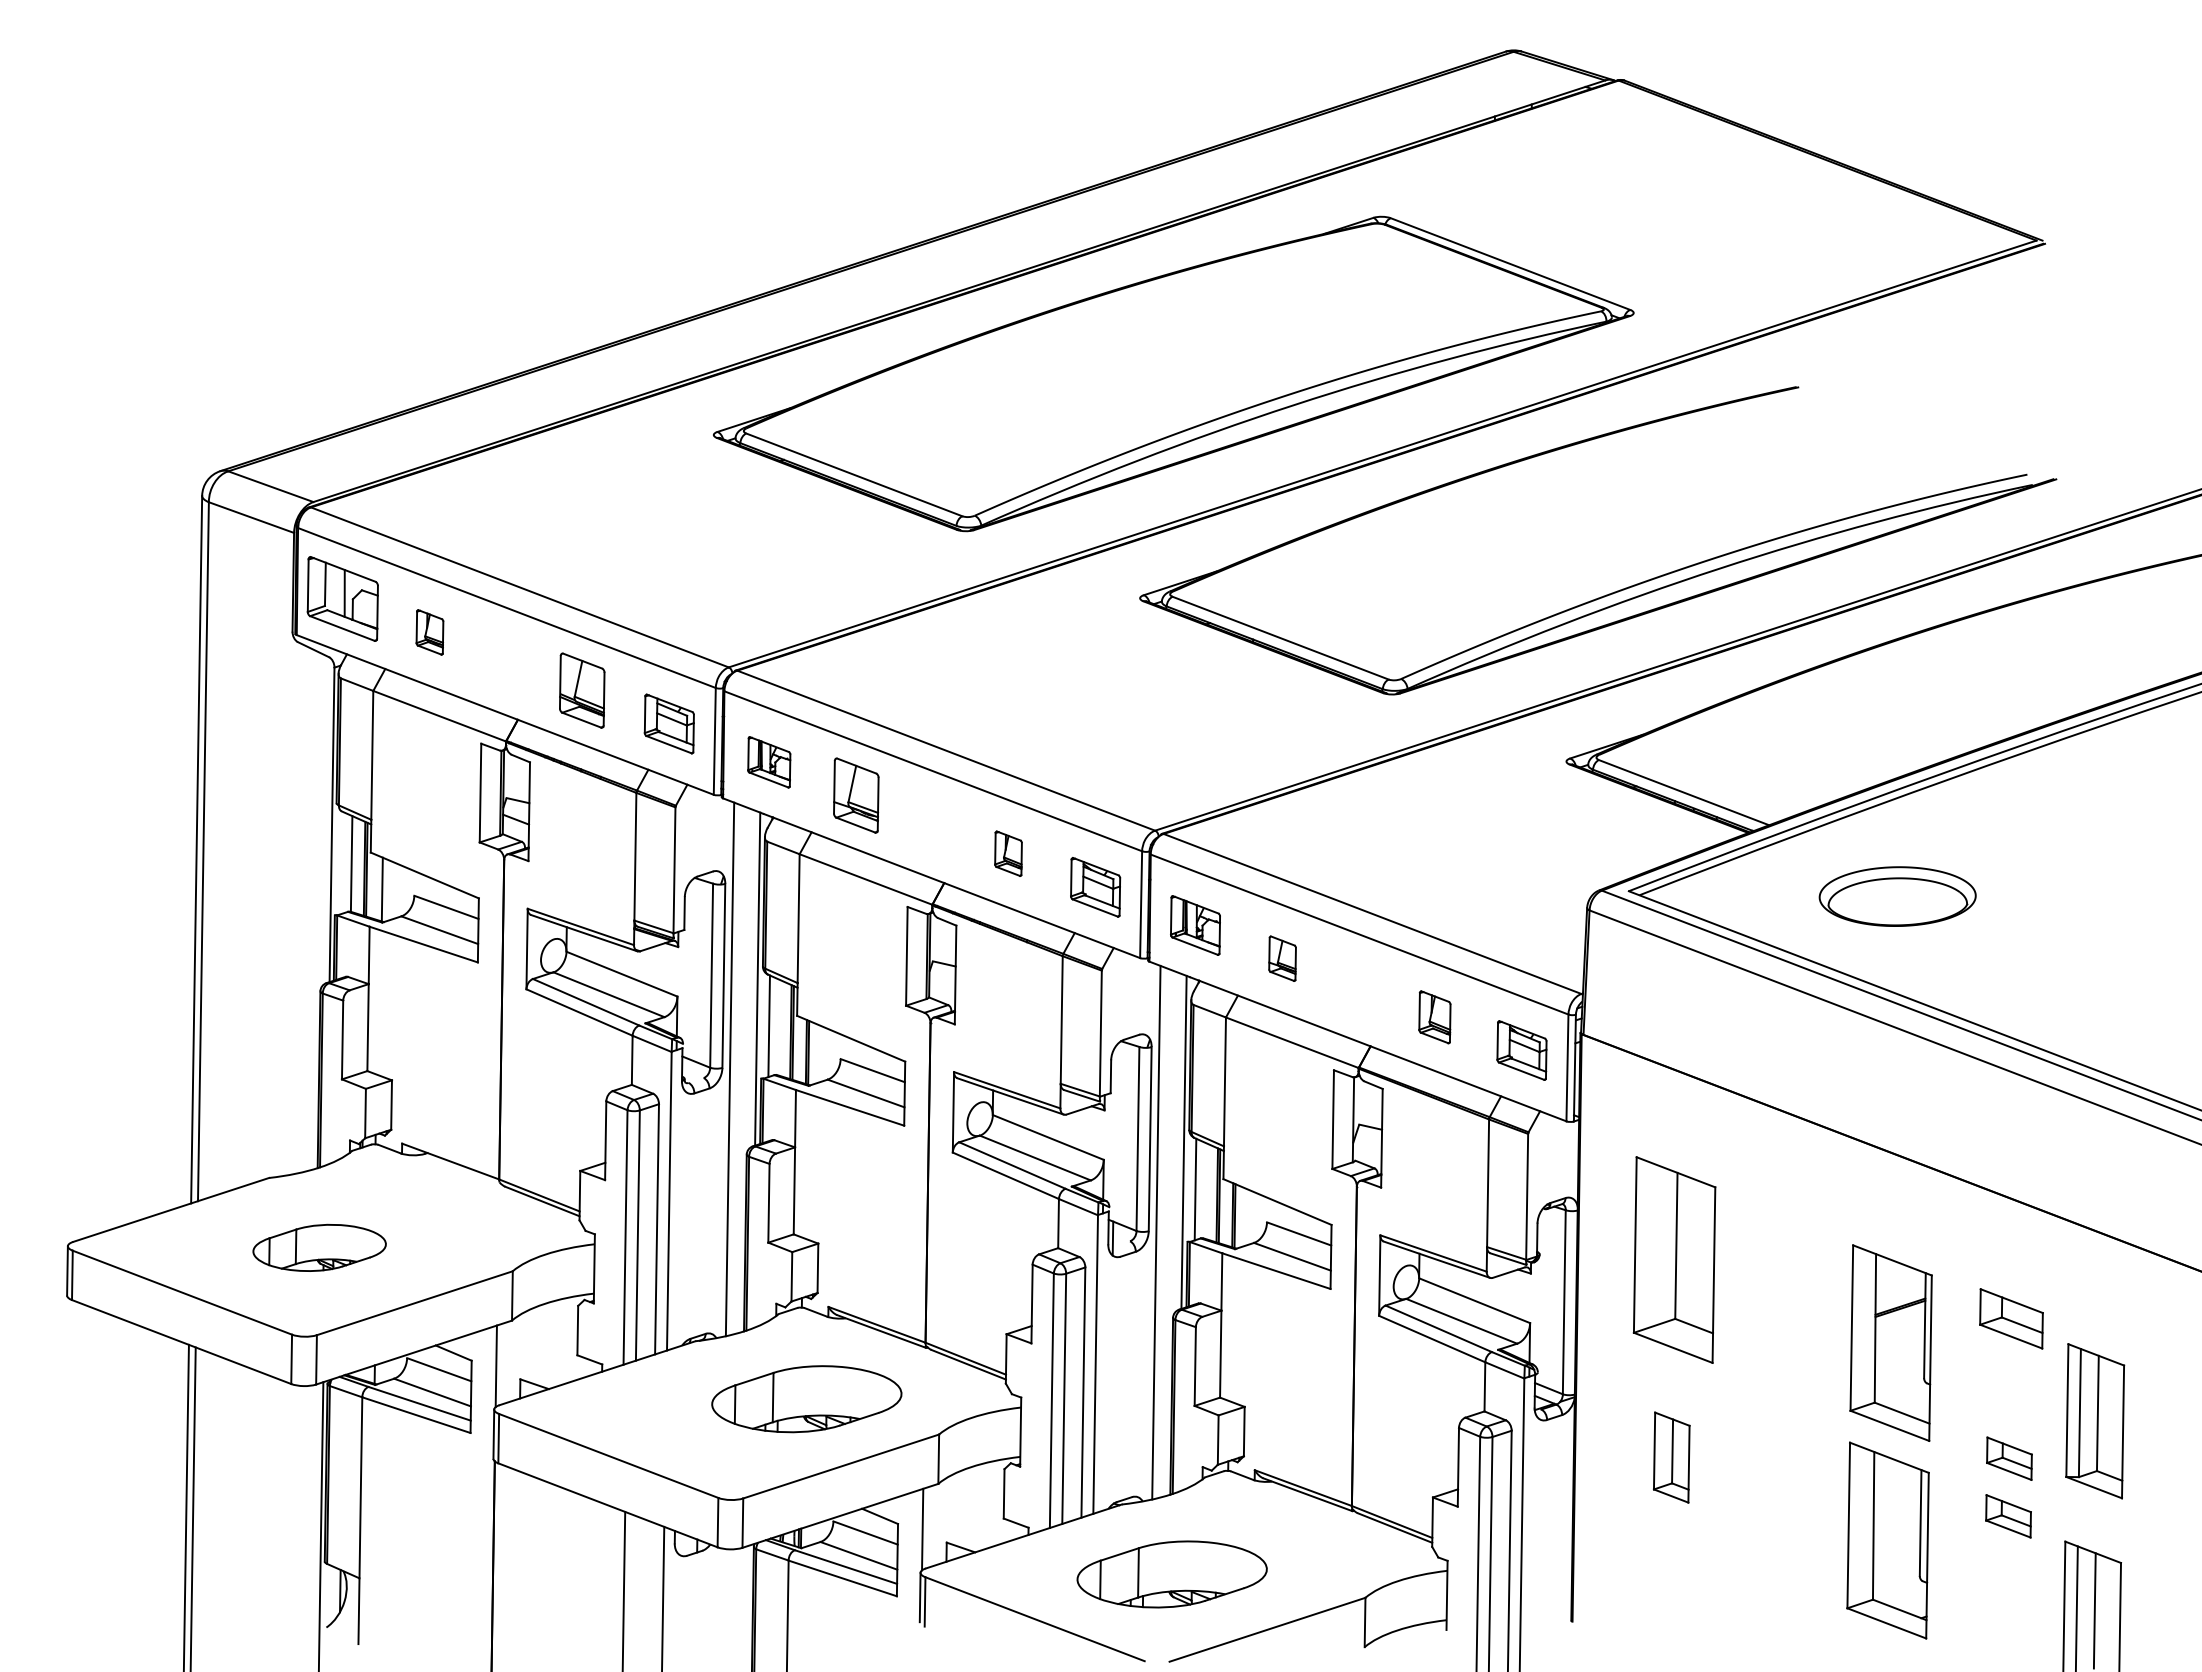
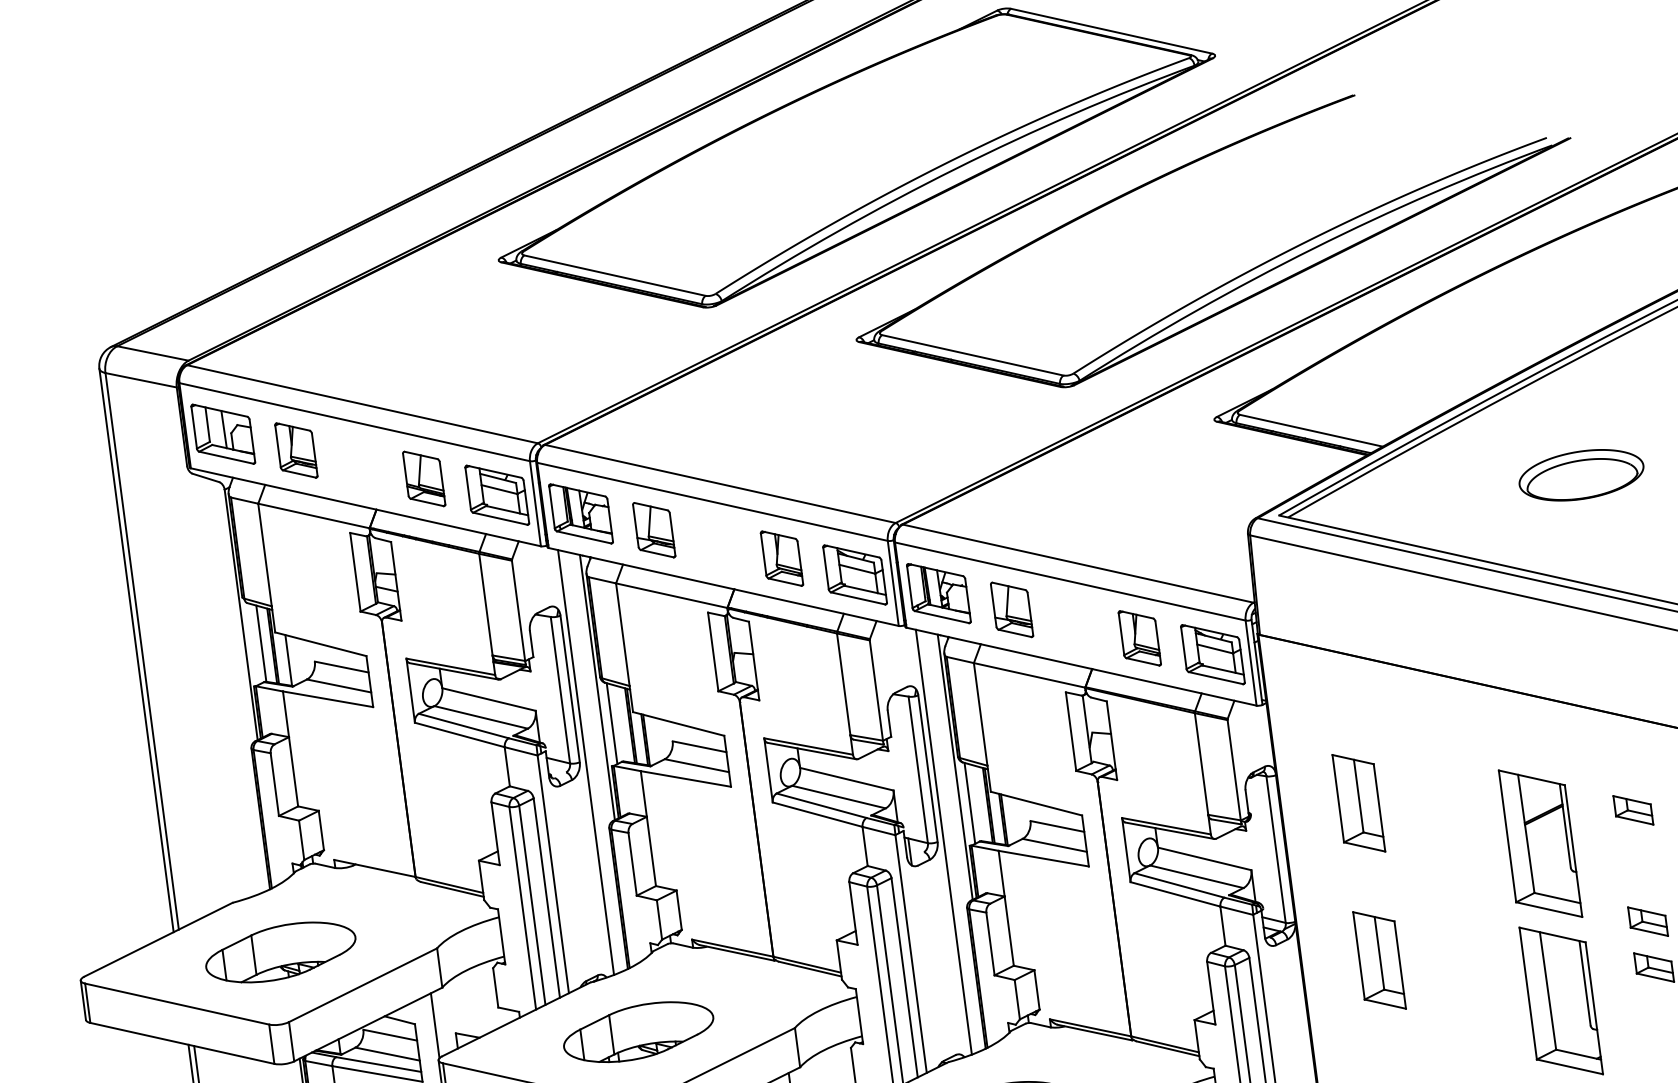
part: (429, 632) -> (296, 450), size x1.67
part: (669, 723) -> (497, 494), size x1.43
part: (769, 762) -> (581, 514), size x1.67
part: (1008, 853) -> (781, 558), size x1.67
part: (1095, 887) -> (855, 575), size x1.43
part: (1897, 896) -> (1581, 475), moved
part: (1195, 925) -> (938, 593), size x1.43
part: (1282, 958) -> (1011, 609), size x1.67
part: (1434, 1017) -> (1139, 638), size x1.43
part: (1521, 1050) -> (1212, 654), size x1.43
part: (319, 1247) -> (280, 952), size x1.43
part: (1674, 1260) -> (1358, 803), size x0.62
part: (2011, 1318) -> (1633, 810), size x0.71
part: (806, 1399) -> (638, 1032), moved
part: (1671, 1457) -> (1379, 960), size x1.43

